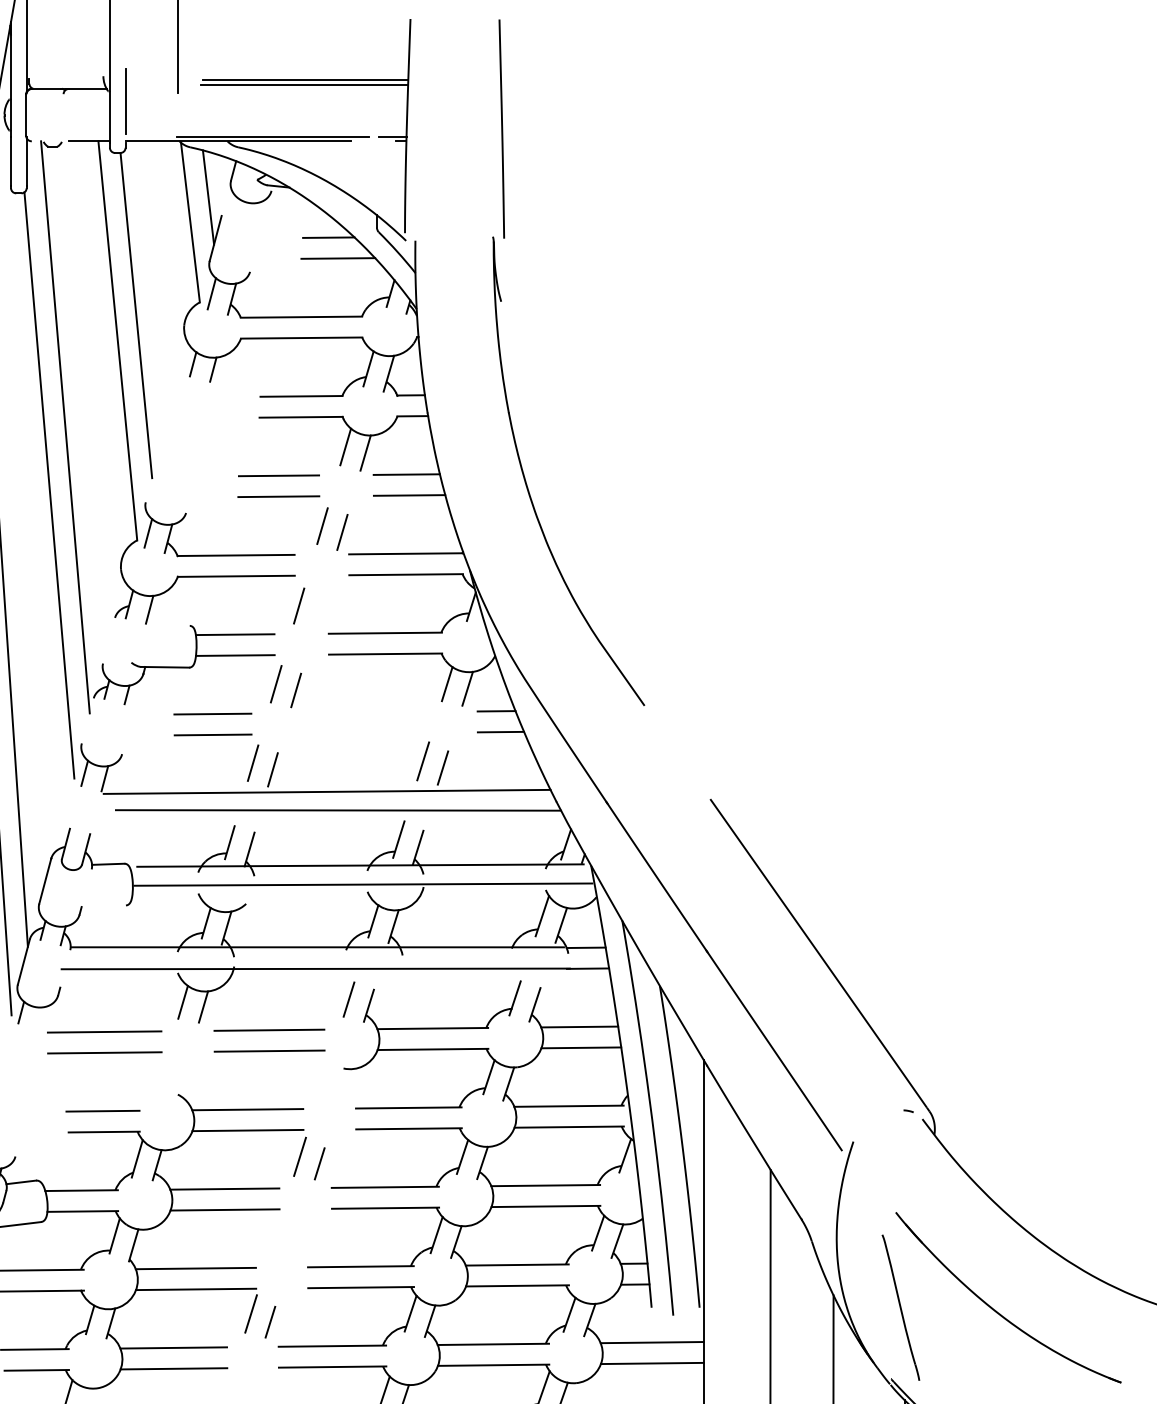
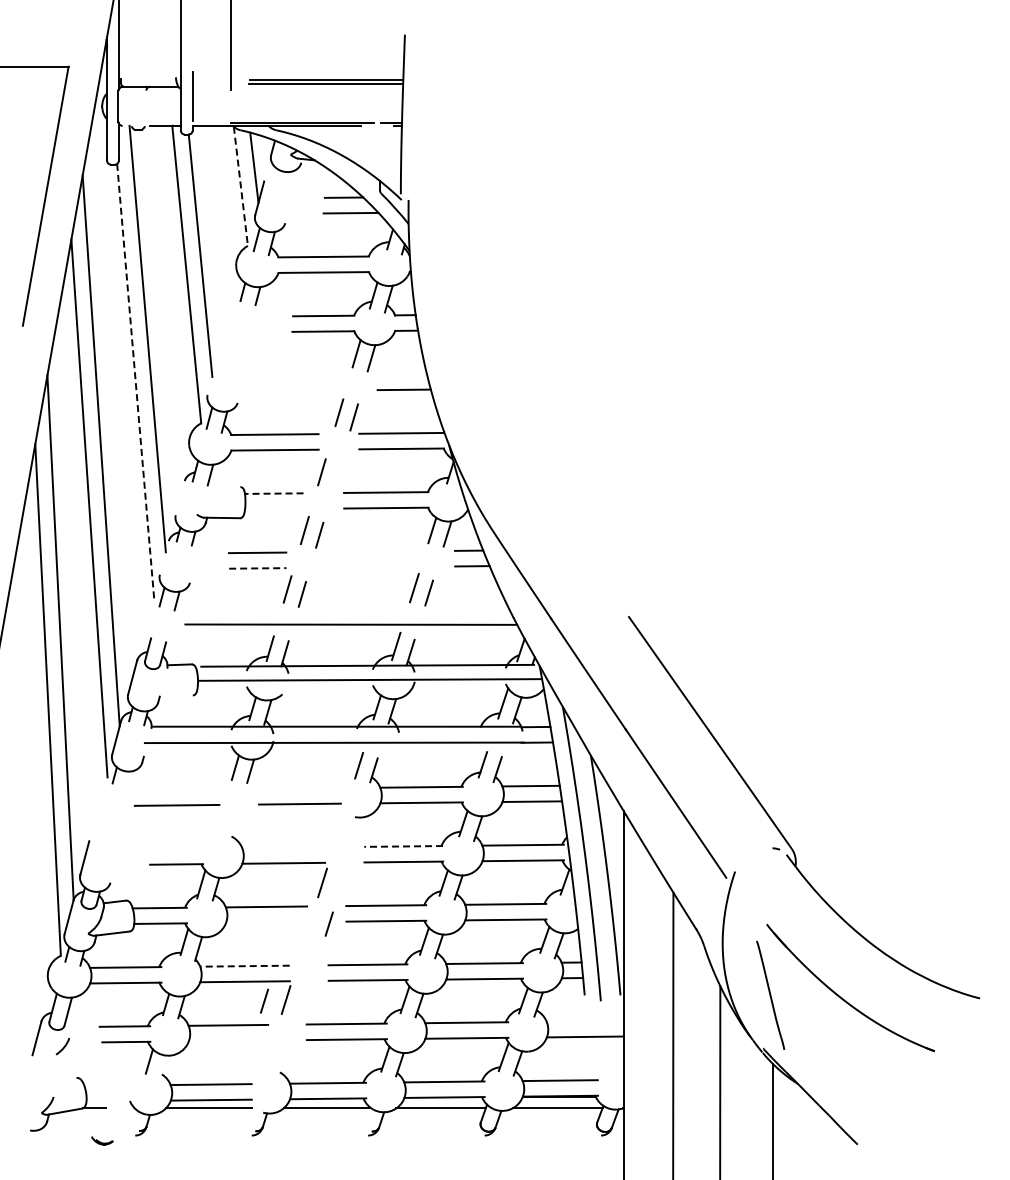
line: (189, 222) -> (240, 186), solid -> dashed
part: (503, 370) -> (474, 296), removed
line: (278, 474) -> (306, 374), removed
line: (405, 474) -> (401, 374), removed
line: (49, 485) -> (135, 382), solid -> dashed
line: (278, 496) -> (306, 390), removed
line: (234, 634) -> (273, 493), solid -> dashed
line: (235, 654) -> (274, 508), removed
line: (212, 735) -> (257, 568), solid -> dashed
line: (326, 791) -> (342, 610), removed
line: (269, 1030) -> (299, 788), removed
line: (104, 1031) -> (176, 789), removed
line: (408, 1107) -> (403, 846), solid -> dashed
line: (247, 1109) -> (283, 847), removed
line: (102, 1110) -> (175, 848), removed
line: (318, 1162) -> (328, 923), moved
line: (224, 1209) -> (266, 922), removed
line: (195, 1268) -> (244, 966), solid -> dashed
line: (270, 1321) -> (264, 1000), moved
line: (651, 1341) -> (584, 1020), removed
line: (173, 1368) -> (228, 1040), removed

